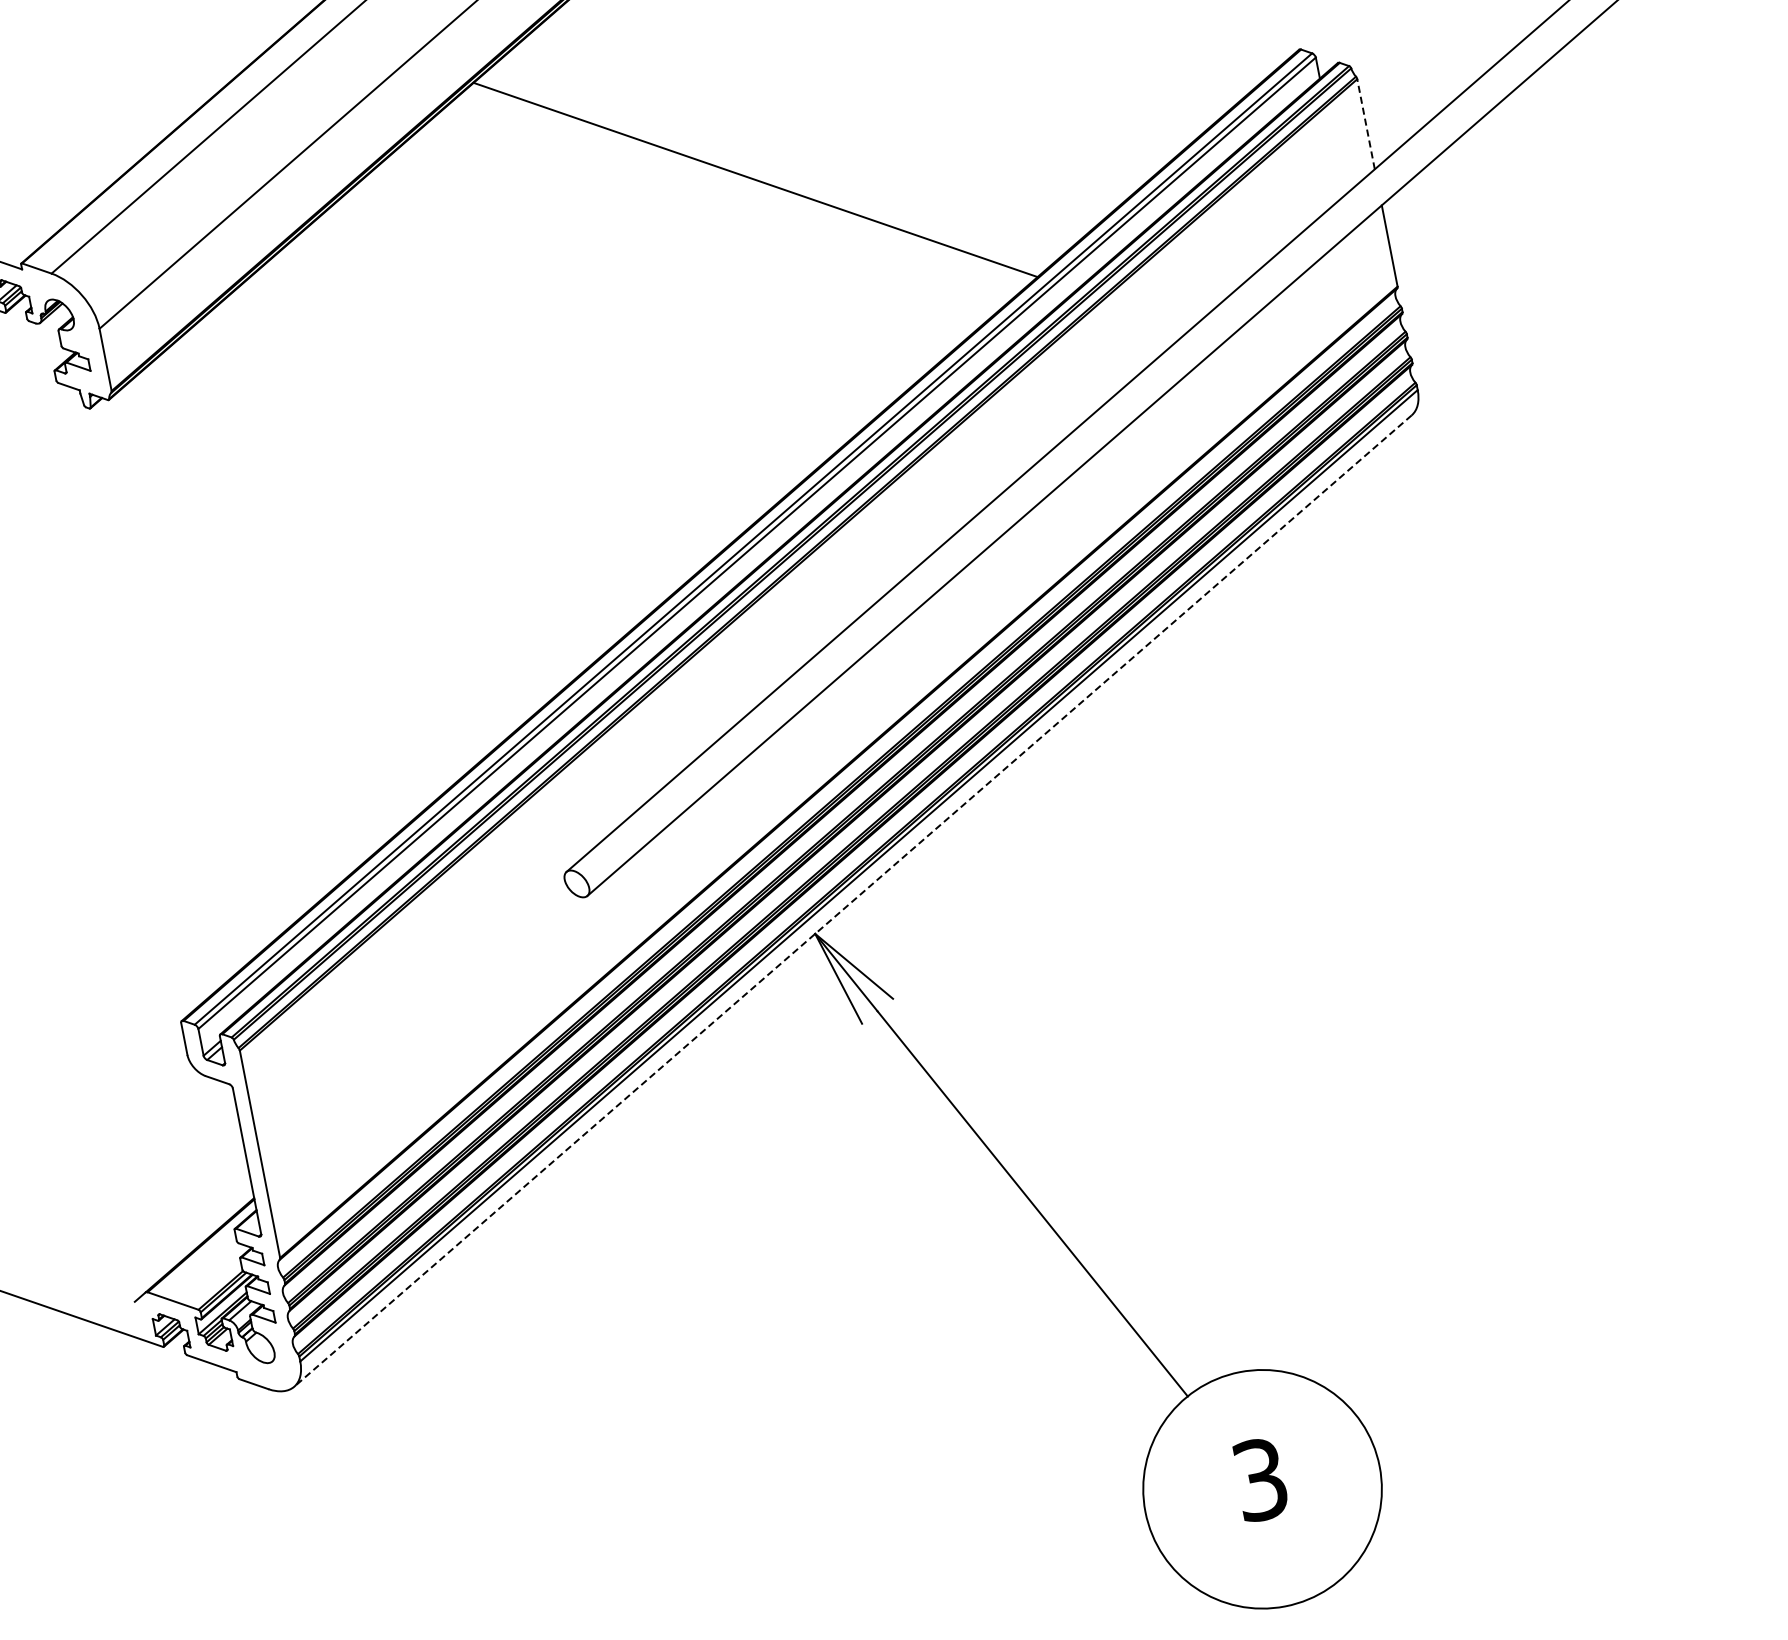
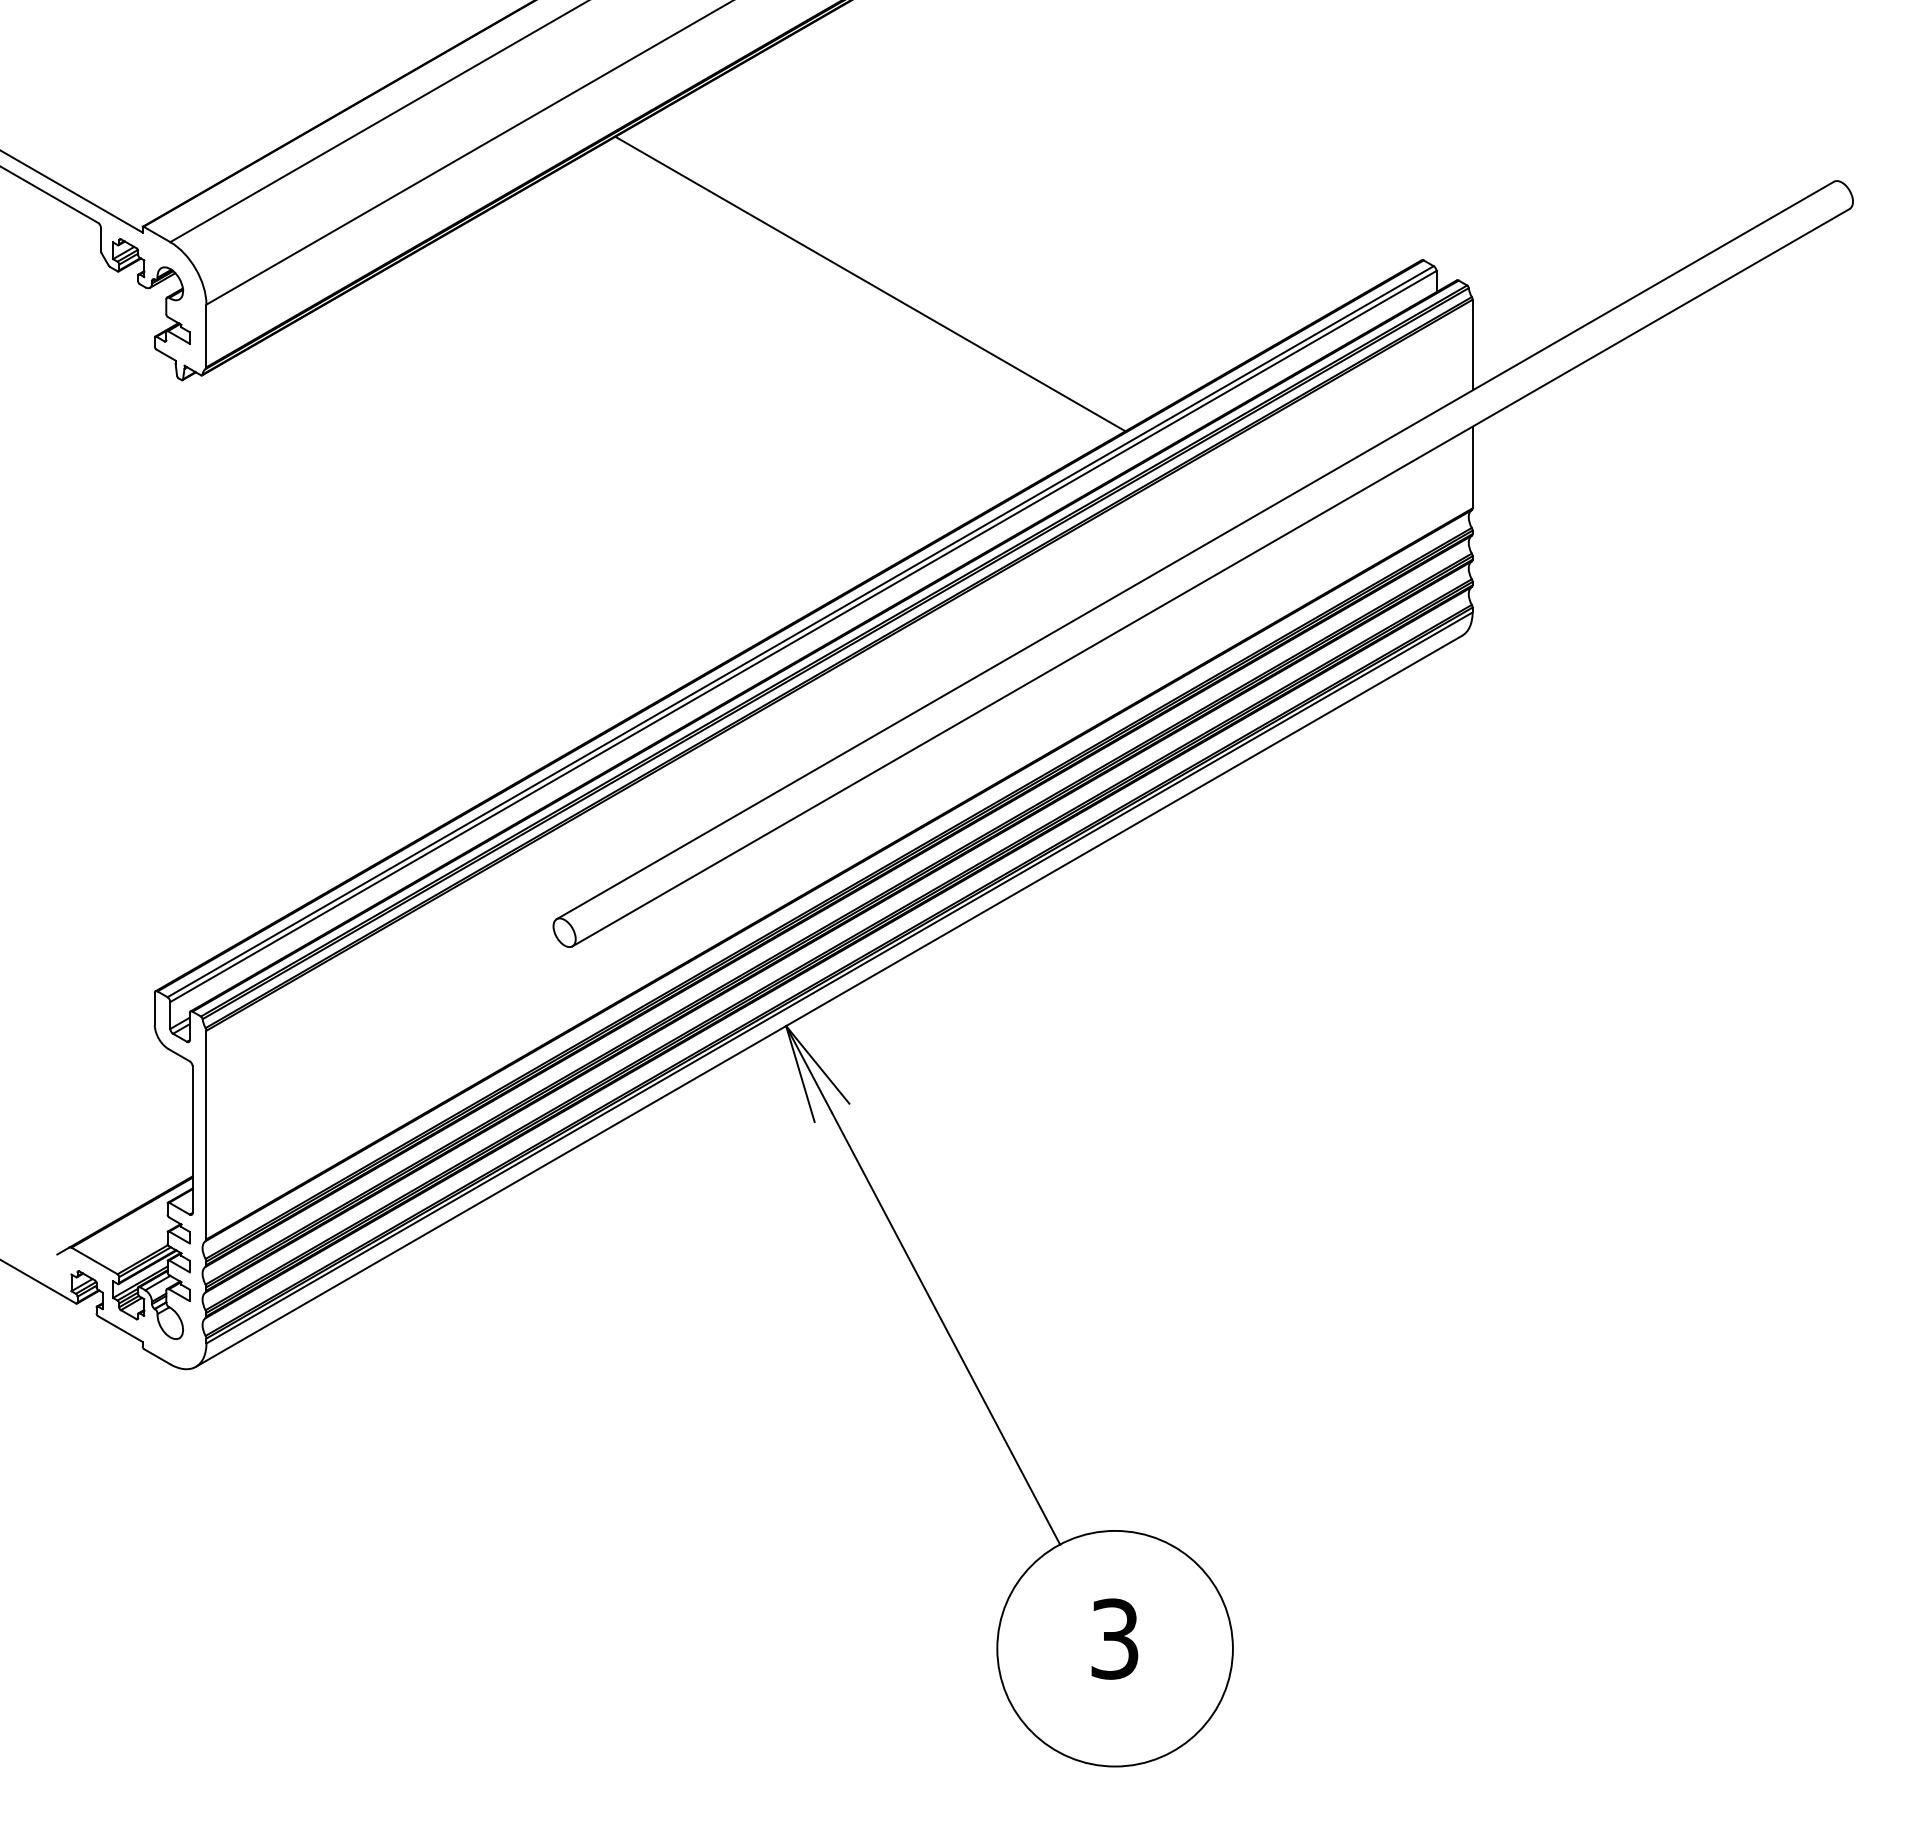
line: (1365, 123) -> (1472, 344), dashed -> solid
line: (852, 901) -> (828, 1001), dashed -> solid

